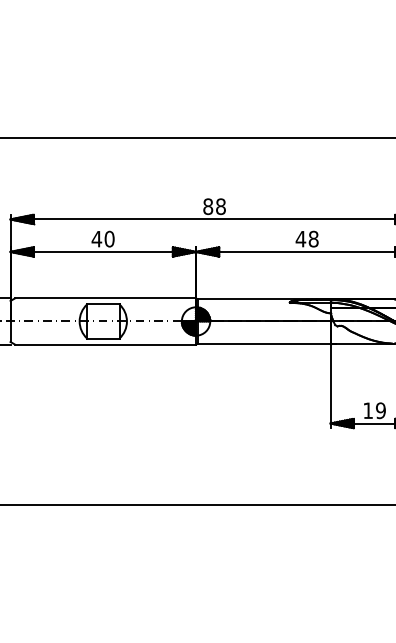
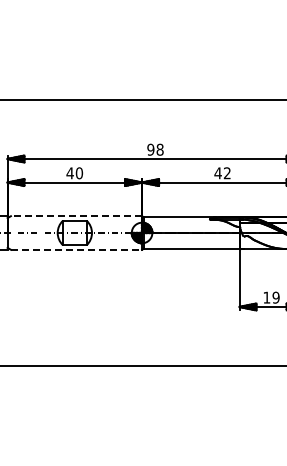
text: (207, 206) -> (150, 149), 88 -> 98
text: (312, 239) -> (226, 173), 48 -> 42
line: (105, 298) -> (76, 216), solid -> dashed
line: (105, 344) -> (76, 249), solid -> dashed

